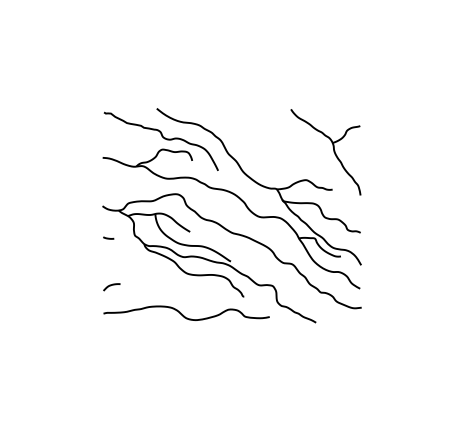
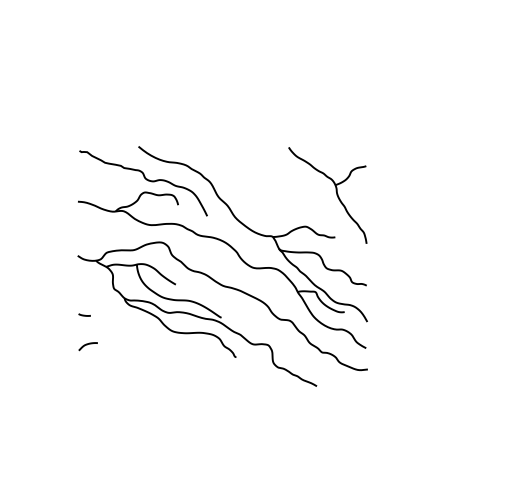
curve: (108, 237) -> (84, 314), moved
curve: (183, 314) -> (168, 377), removed

